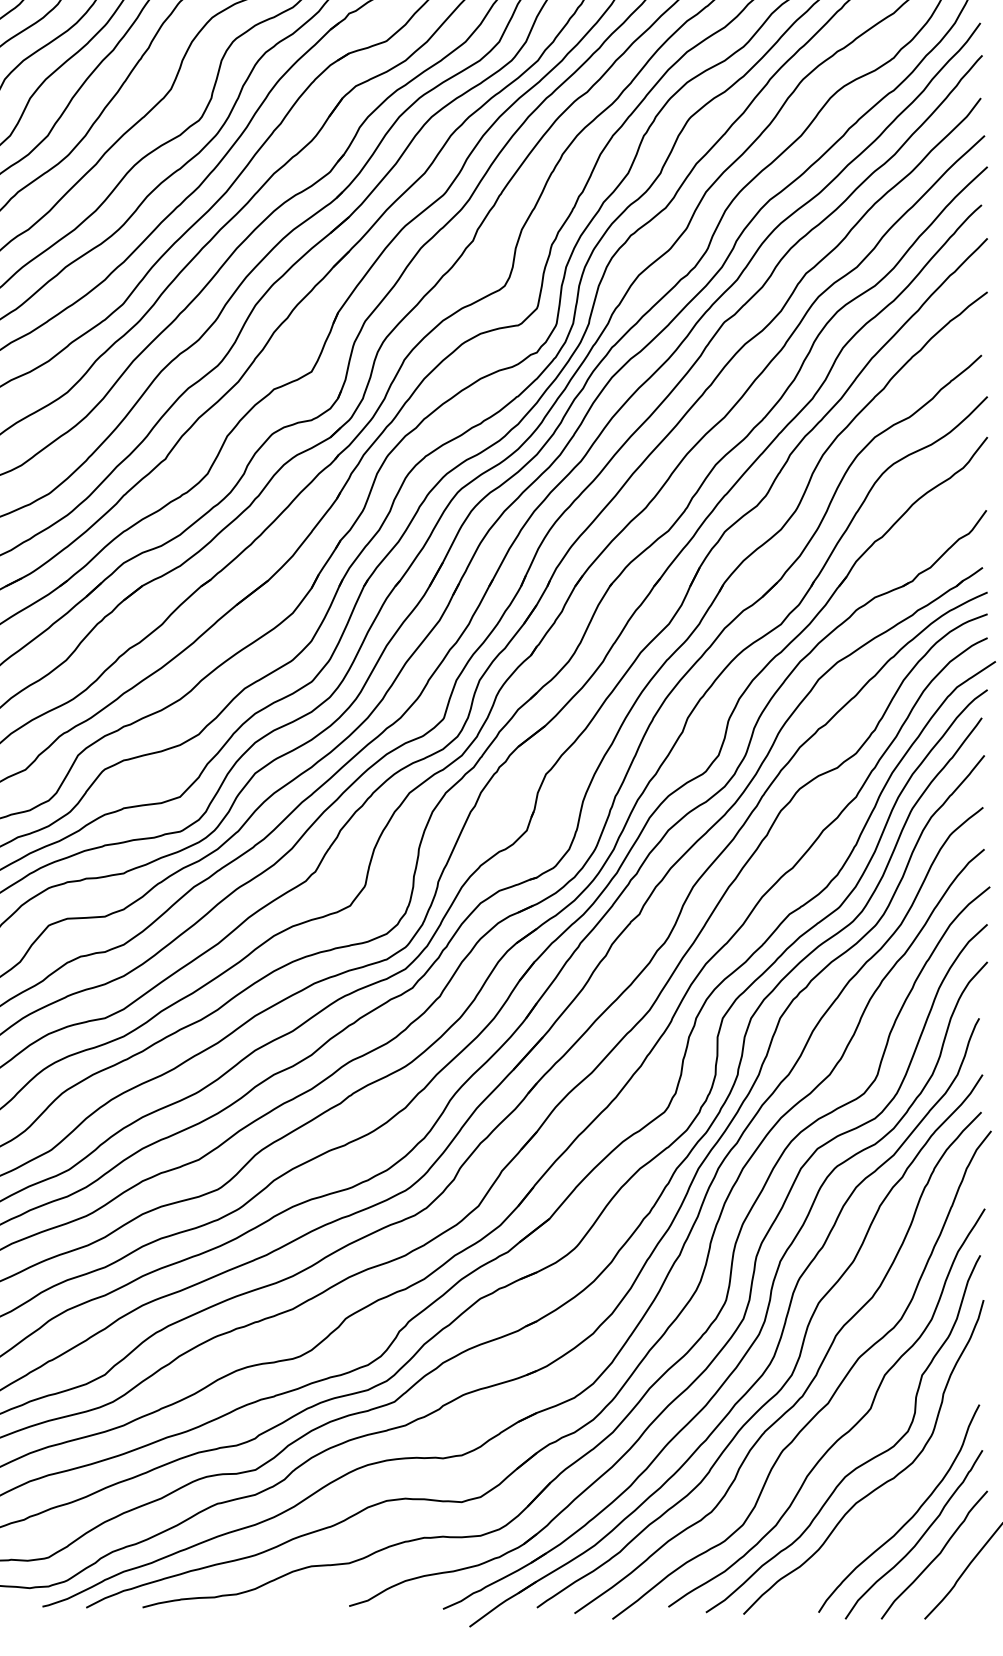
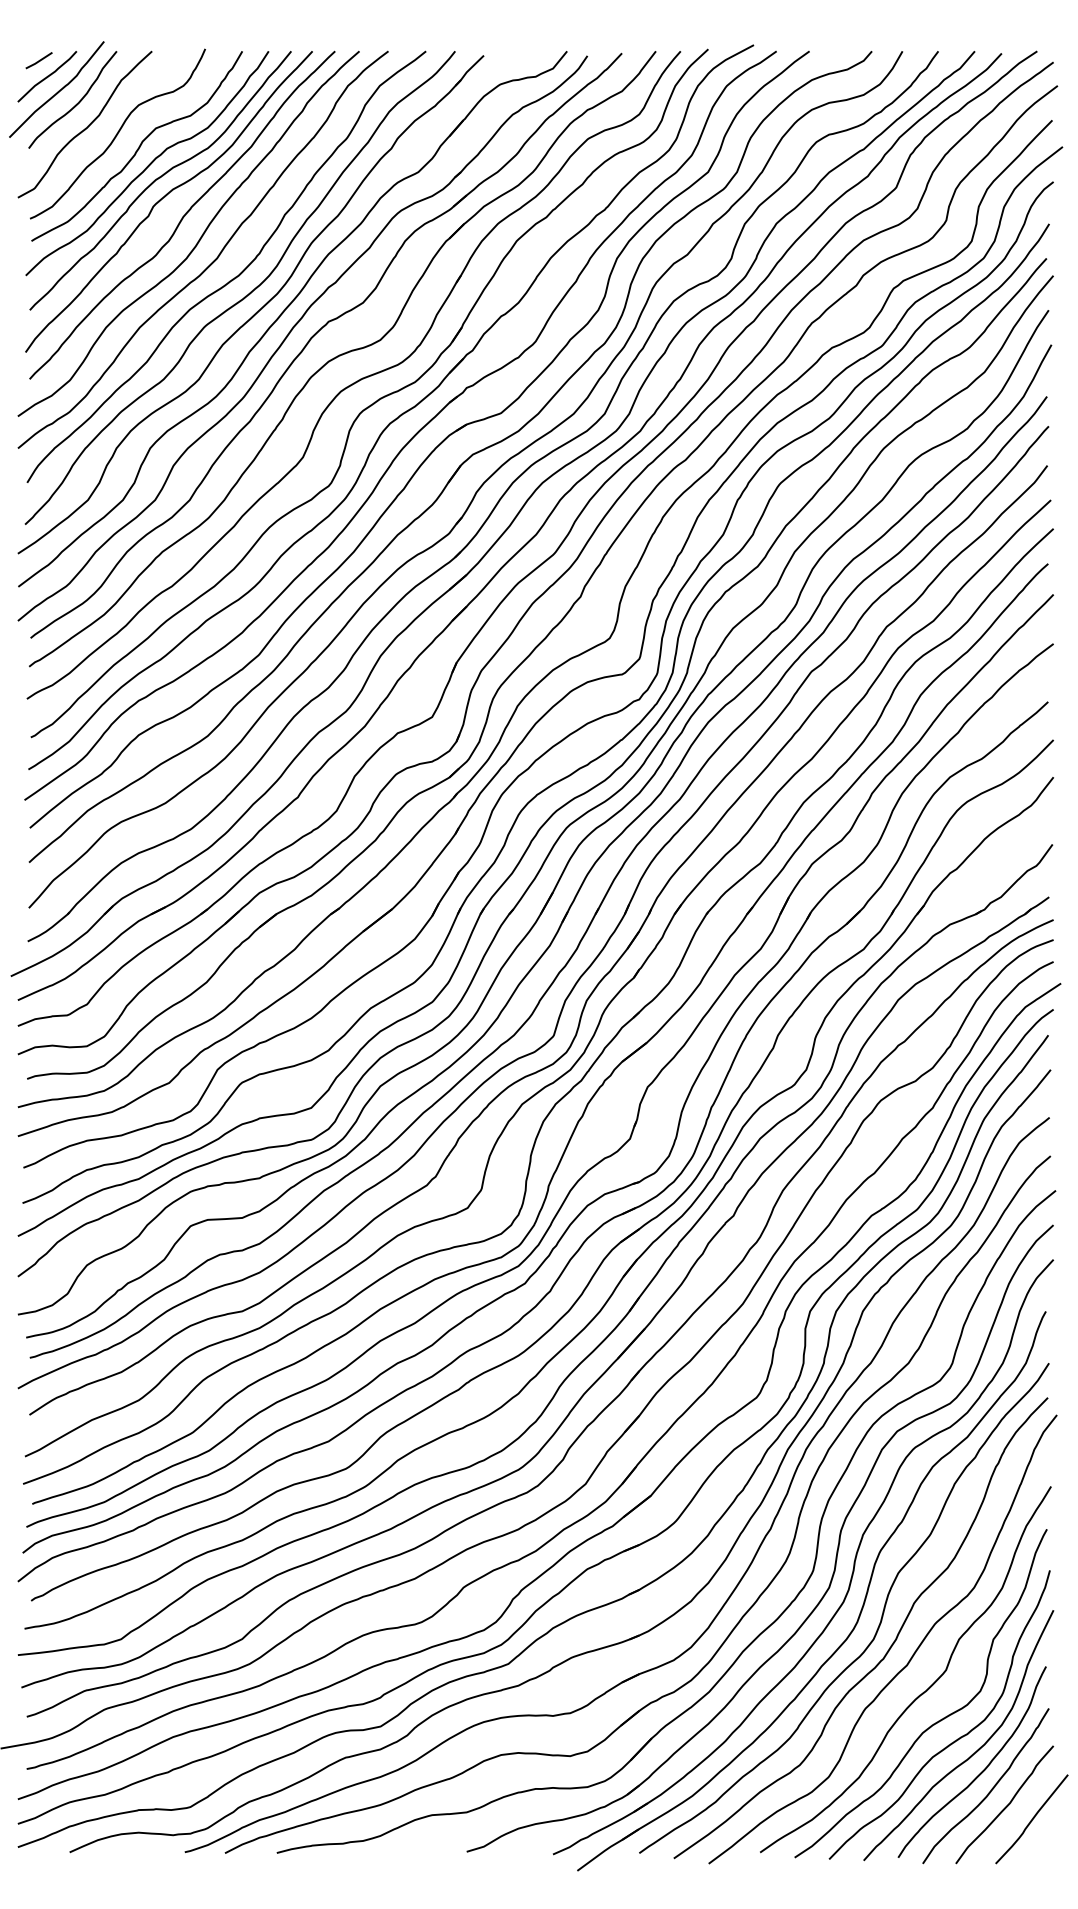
curve: (899, 1499) -> (972, 1753), added

